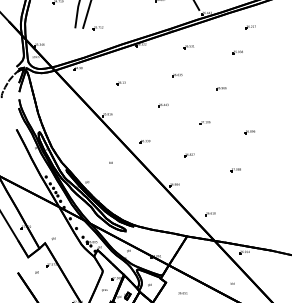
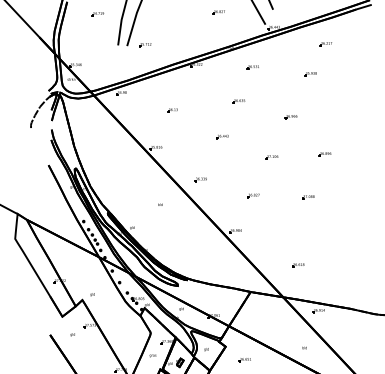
part: (249, 132) -> (324, 154), moved
part: (235, 170) -> (308, 197), moved
part: (210, 214) -> (298, 265), moved

